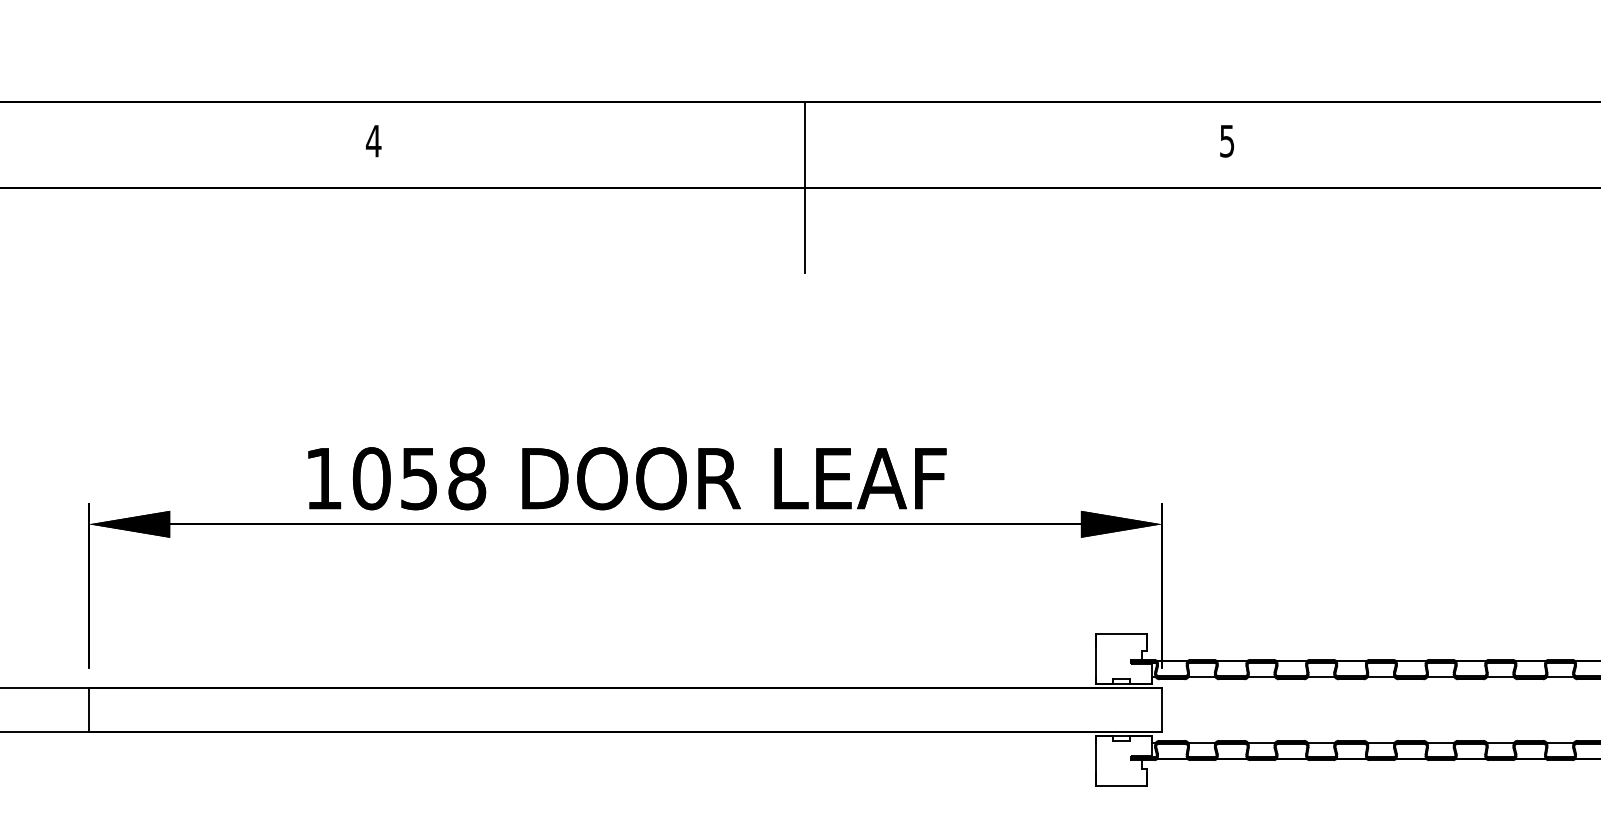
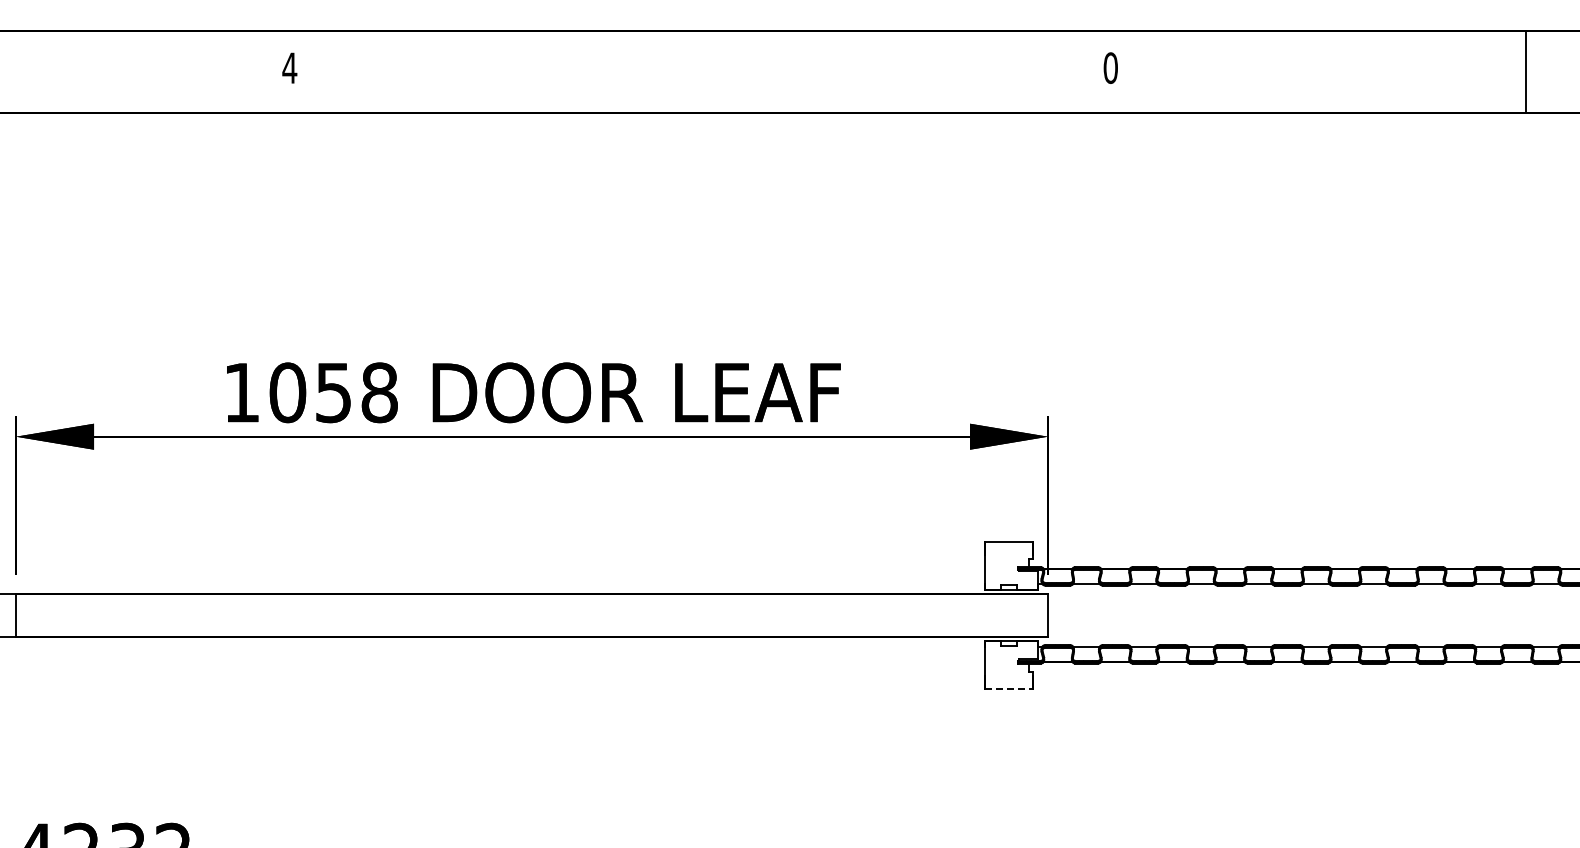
text: (1226, 140) -> (1110, 67), 5 -> 0
line: (805, 187) -> (705, 112), removed
line: (1121, 786) -> (1009, 688), solid -> dashed

